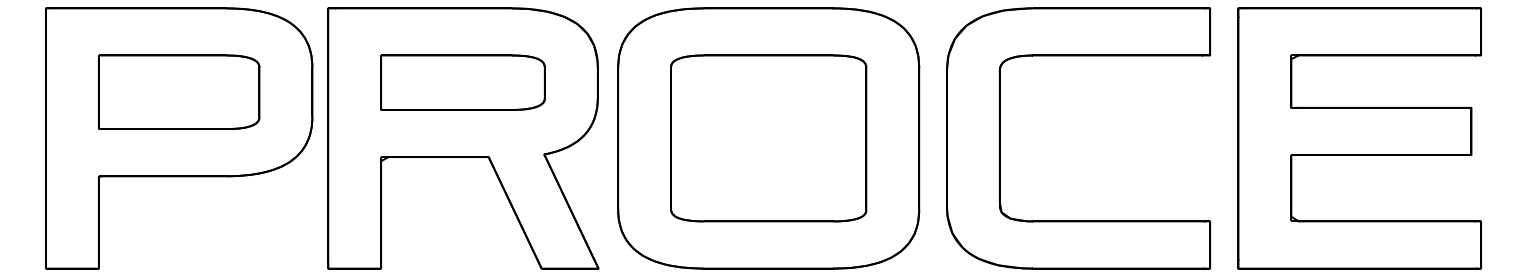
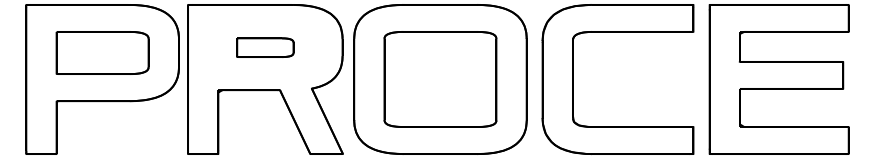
part: (463, 82) -> (265, 47), size x0.6

